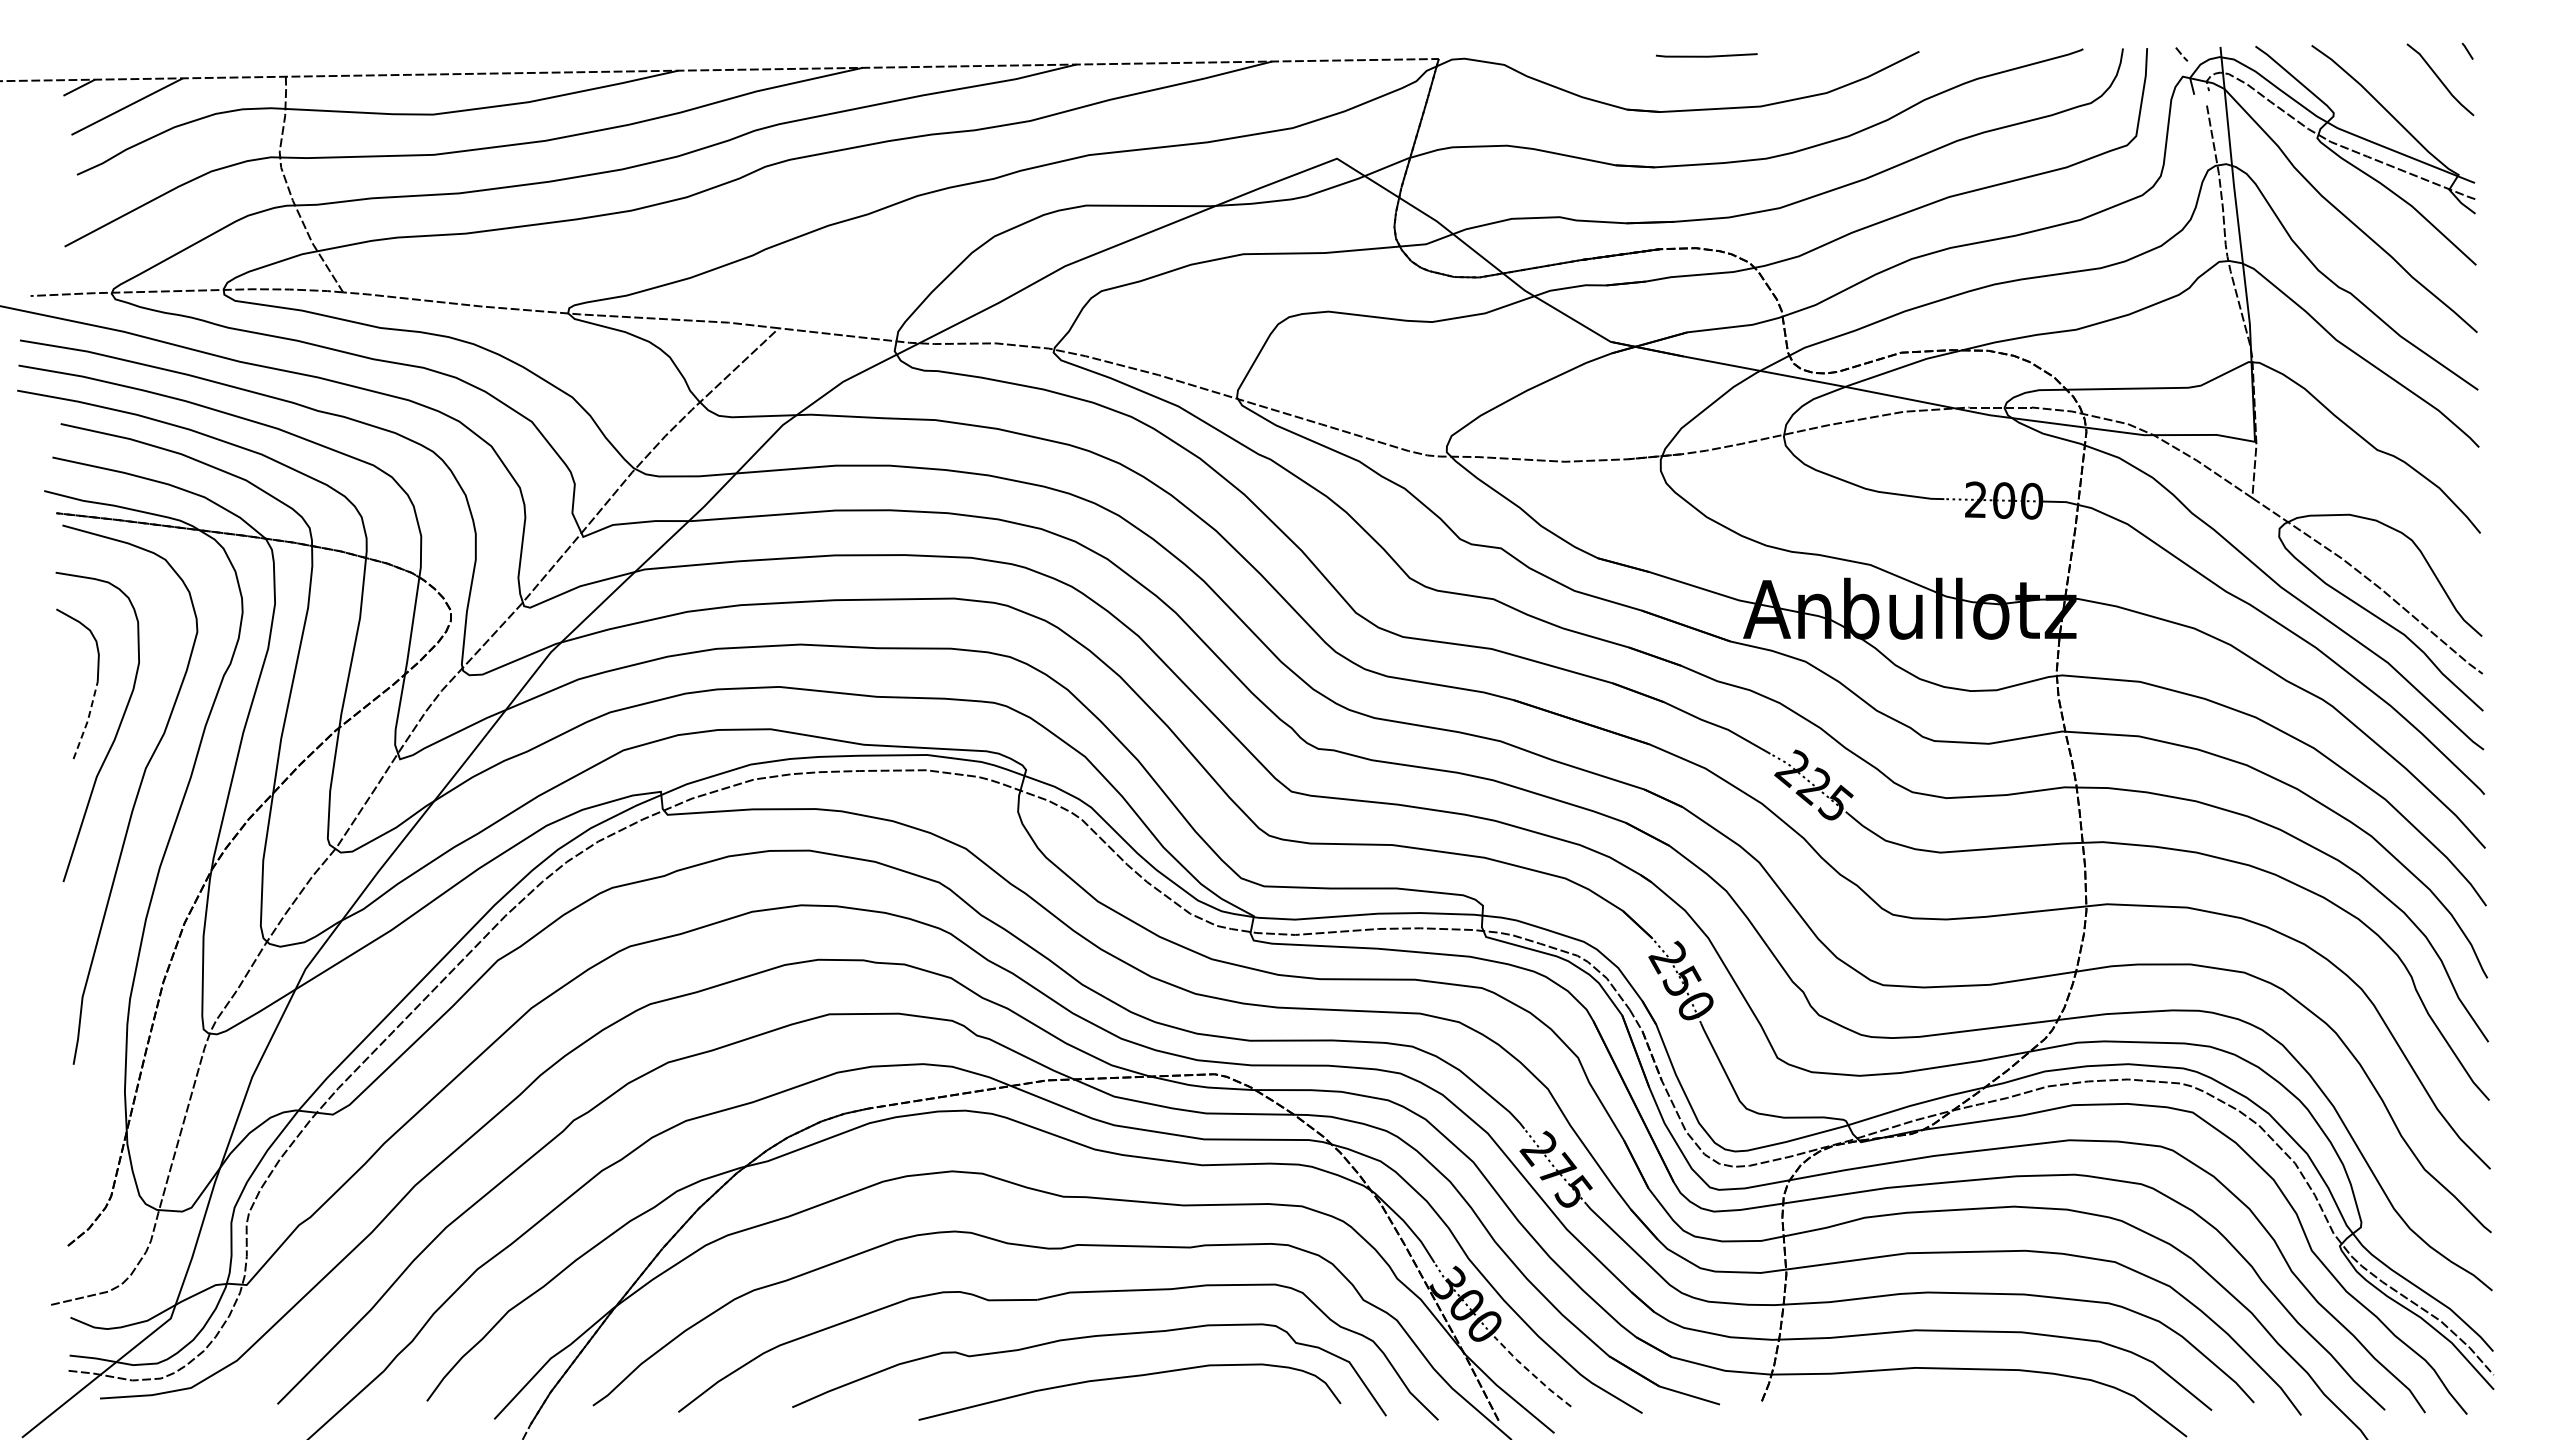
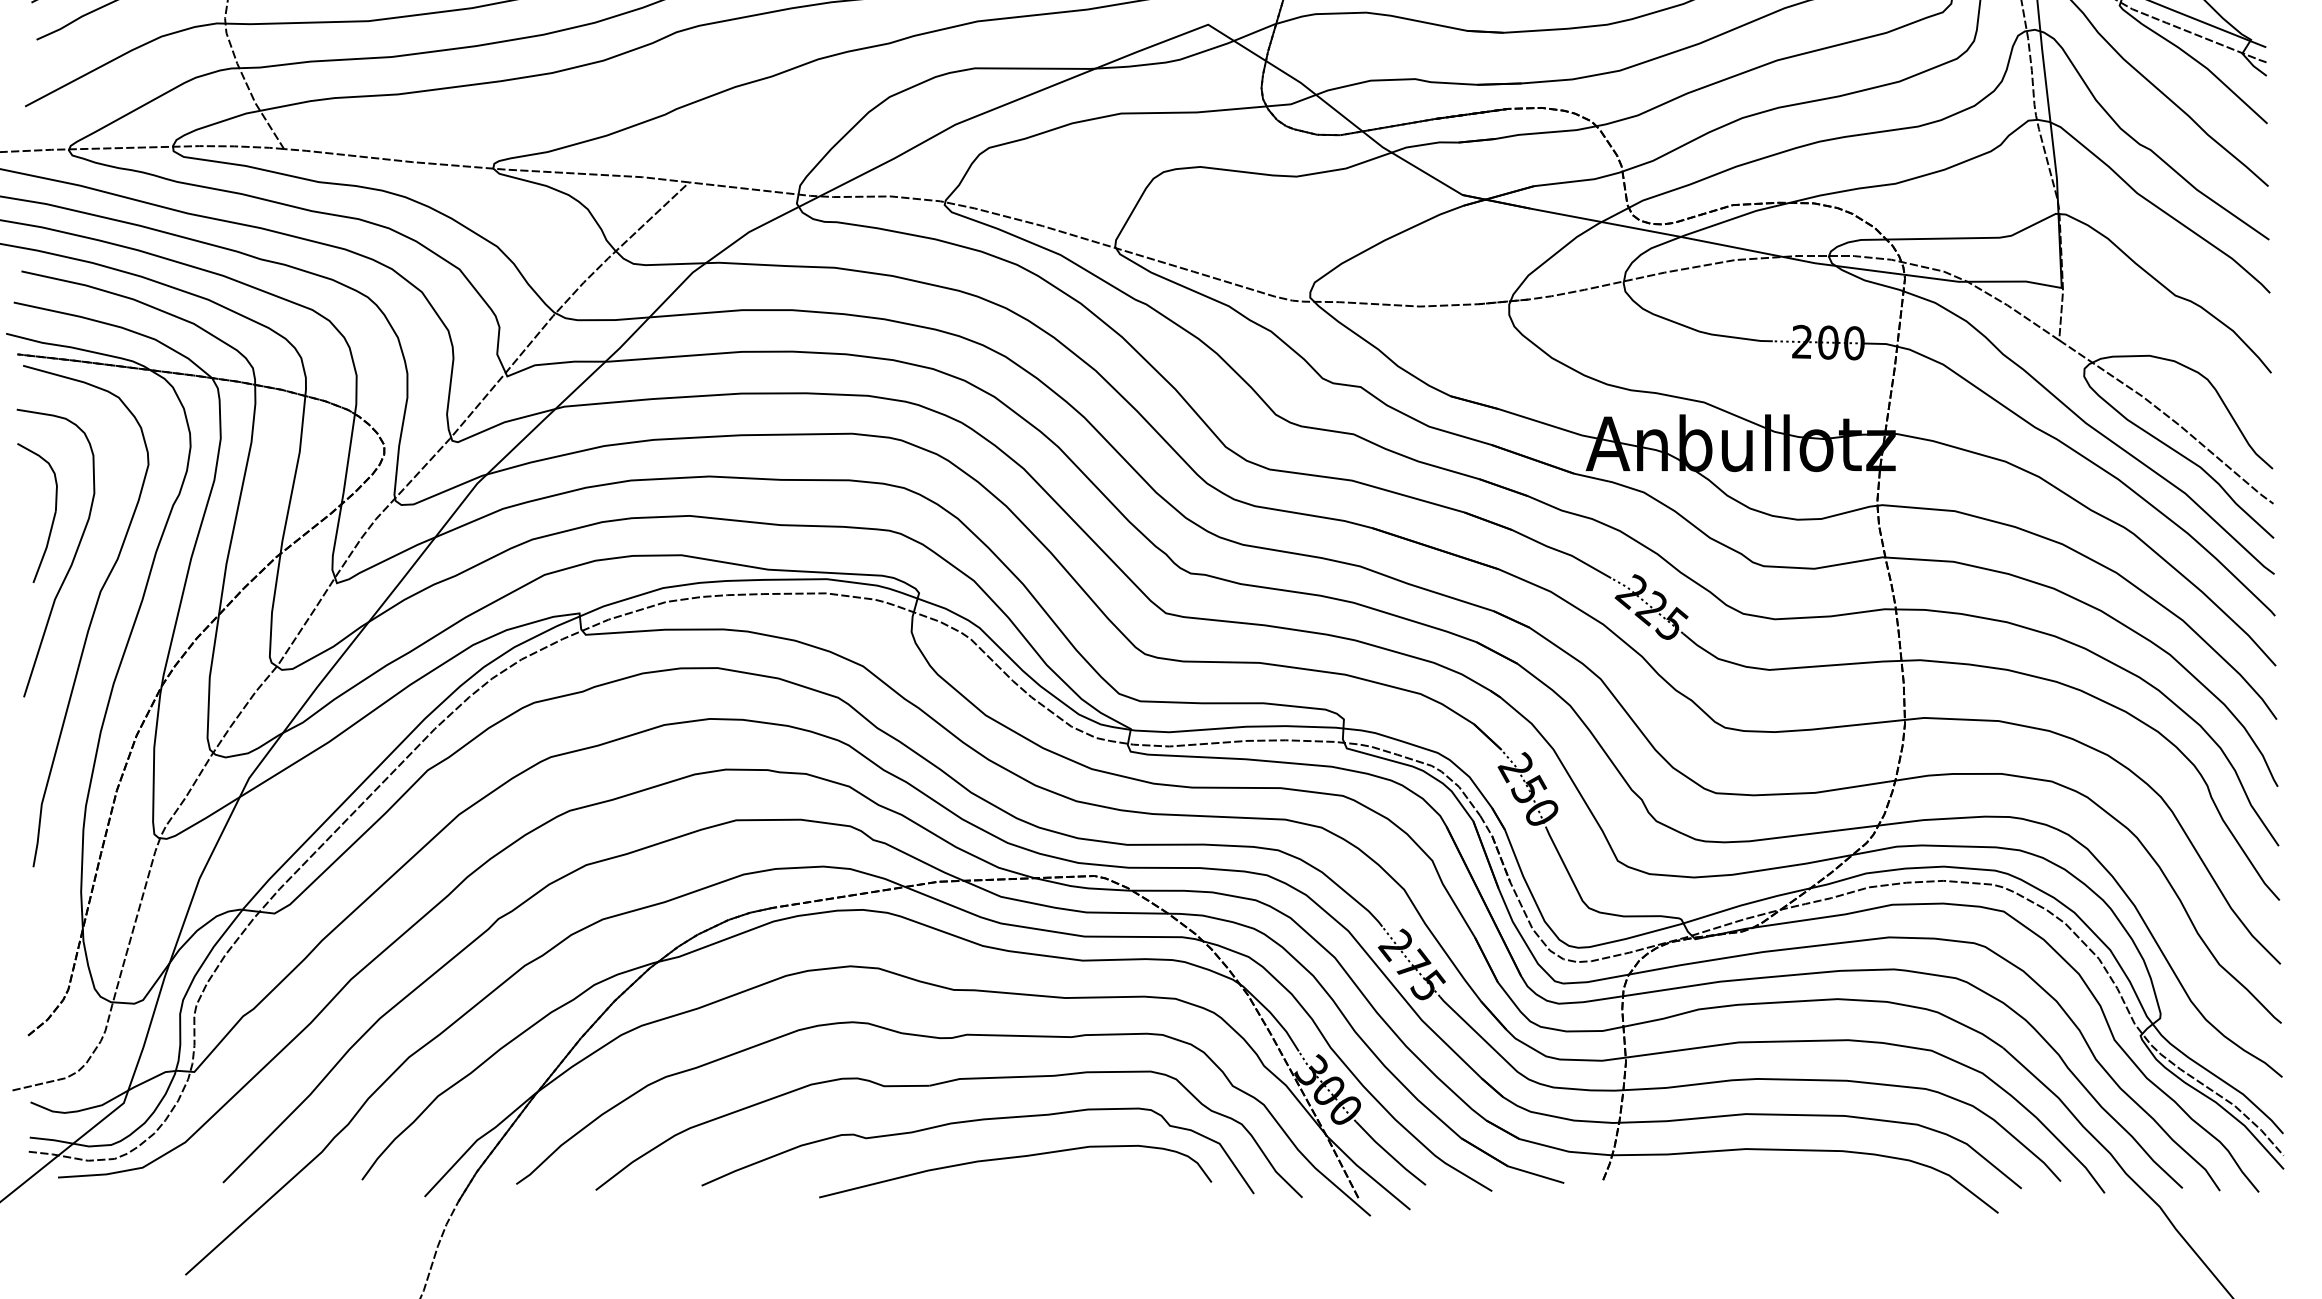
line: (87, 720) -> (46, 547), dashed -> solid
line: (1532, 1373) -> (1389, 1154), dashed -> solid

